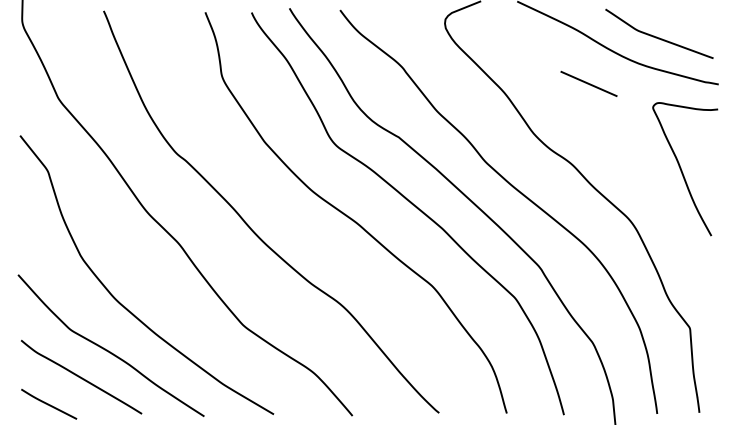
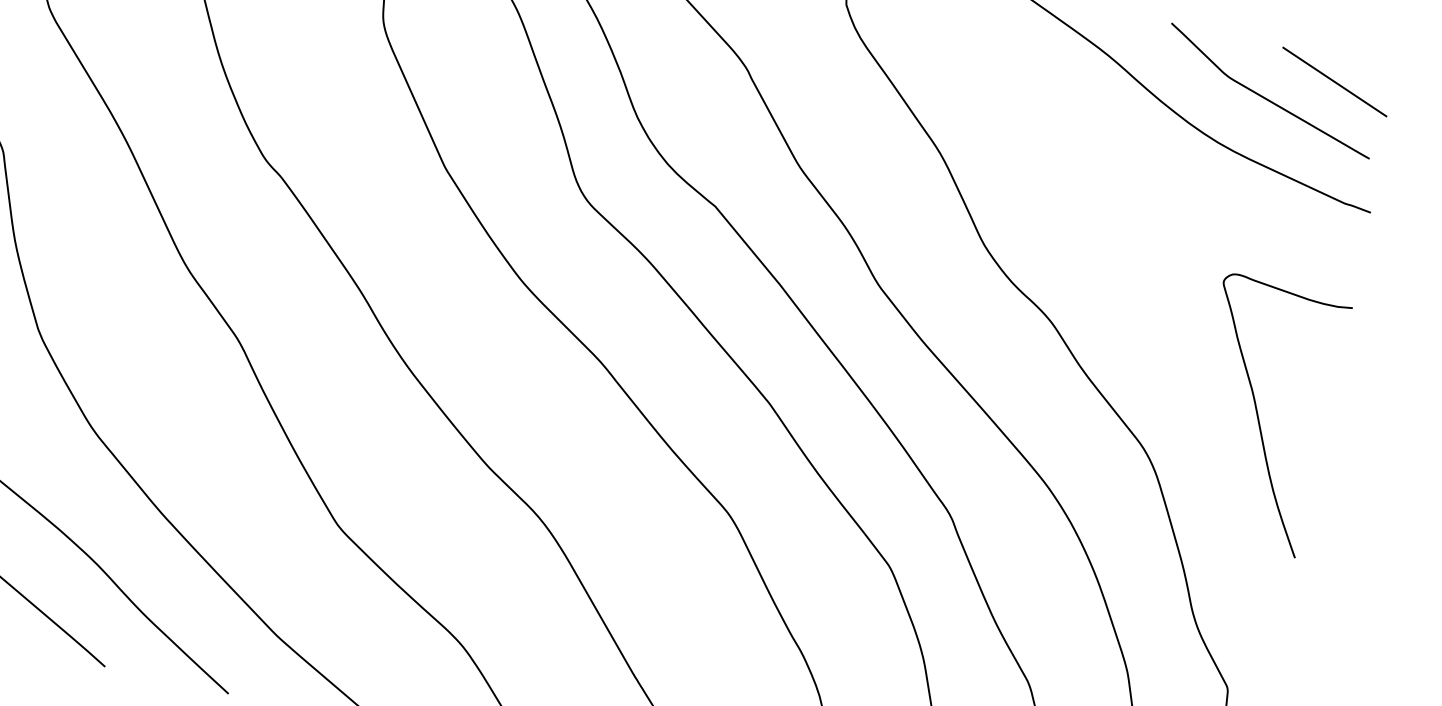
line: (588, 83) -> (1333, 80), moved
curve: (682, 170) -> (1260, 417), moved

